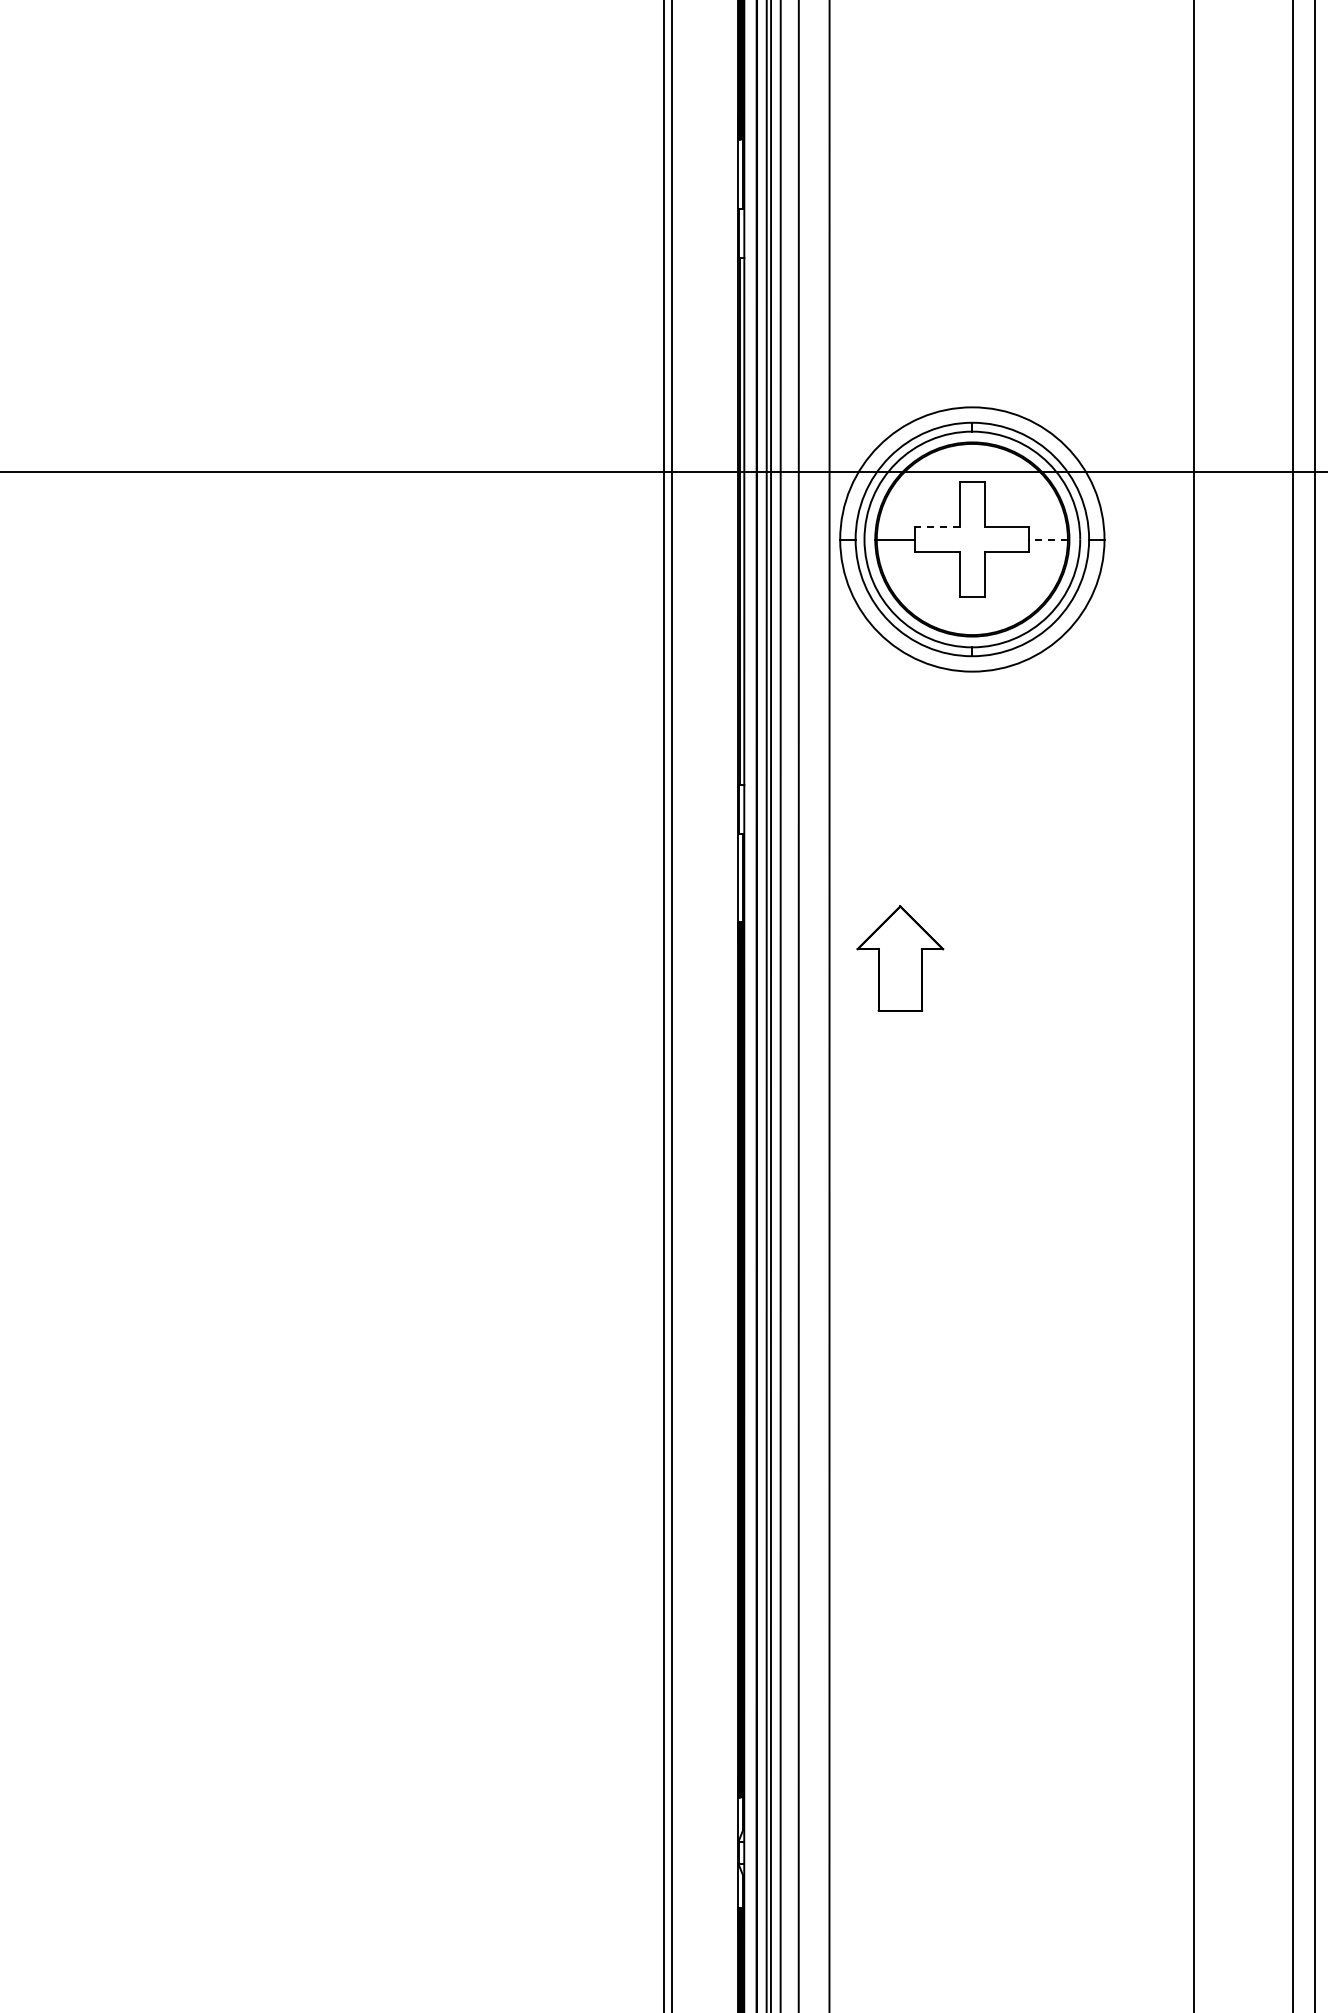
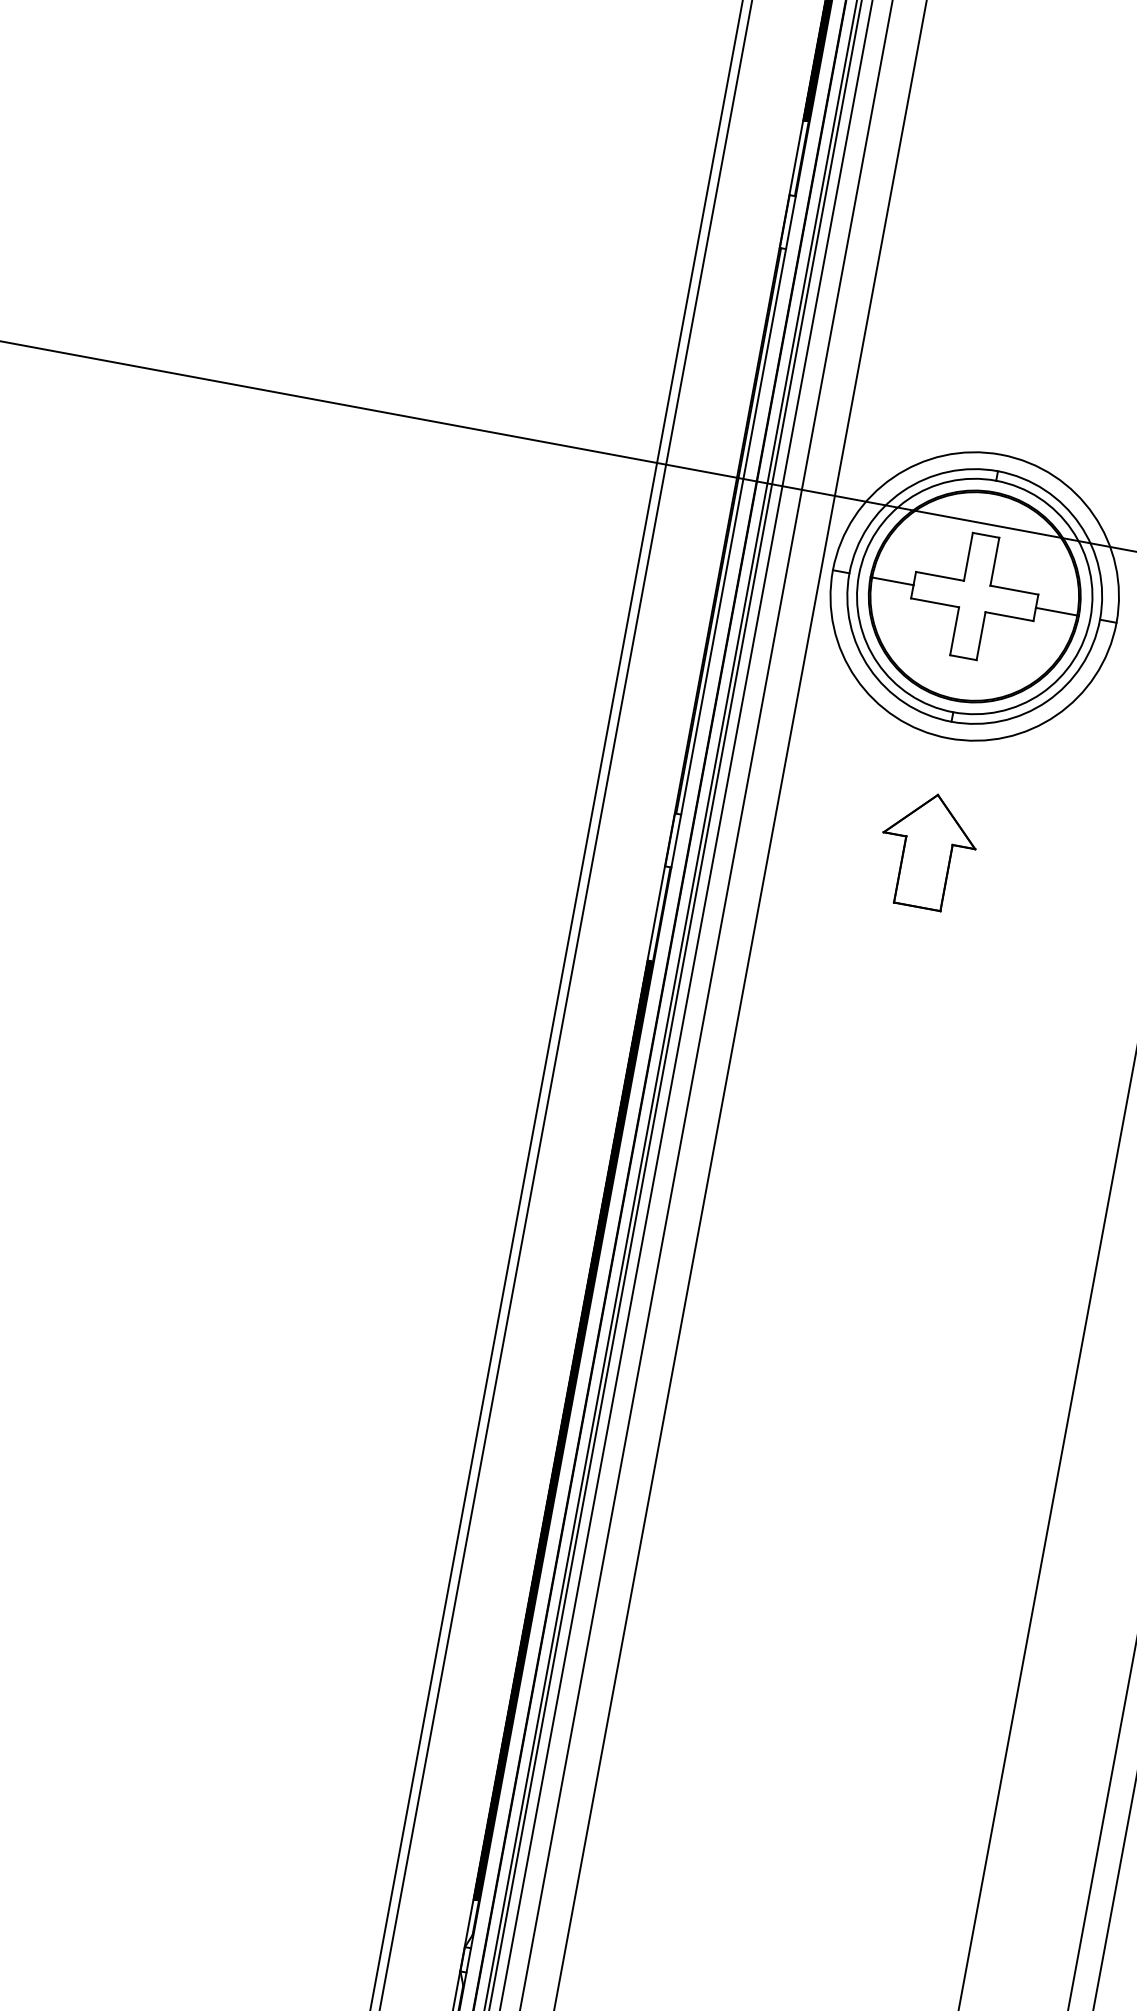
line: (937, 527) -> (939, 576), dashed -> solid
line: (1048, 539) -> (1056, 611), dashed -> solid
part: (900, 958) -> (927, 850), moved

